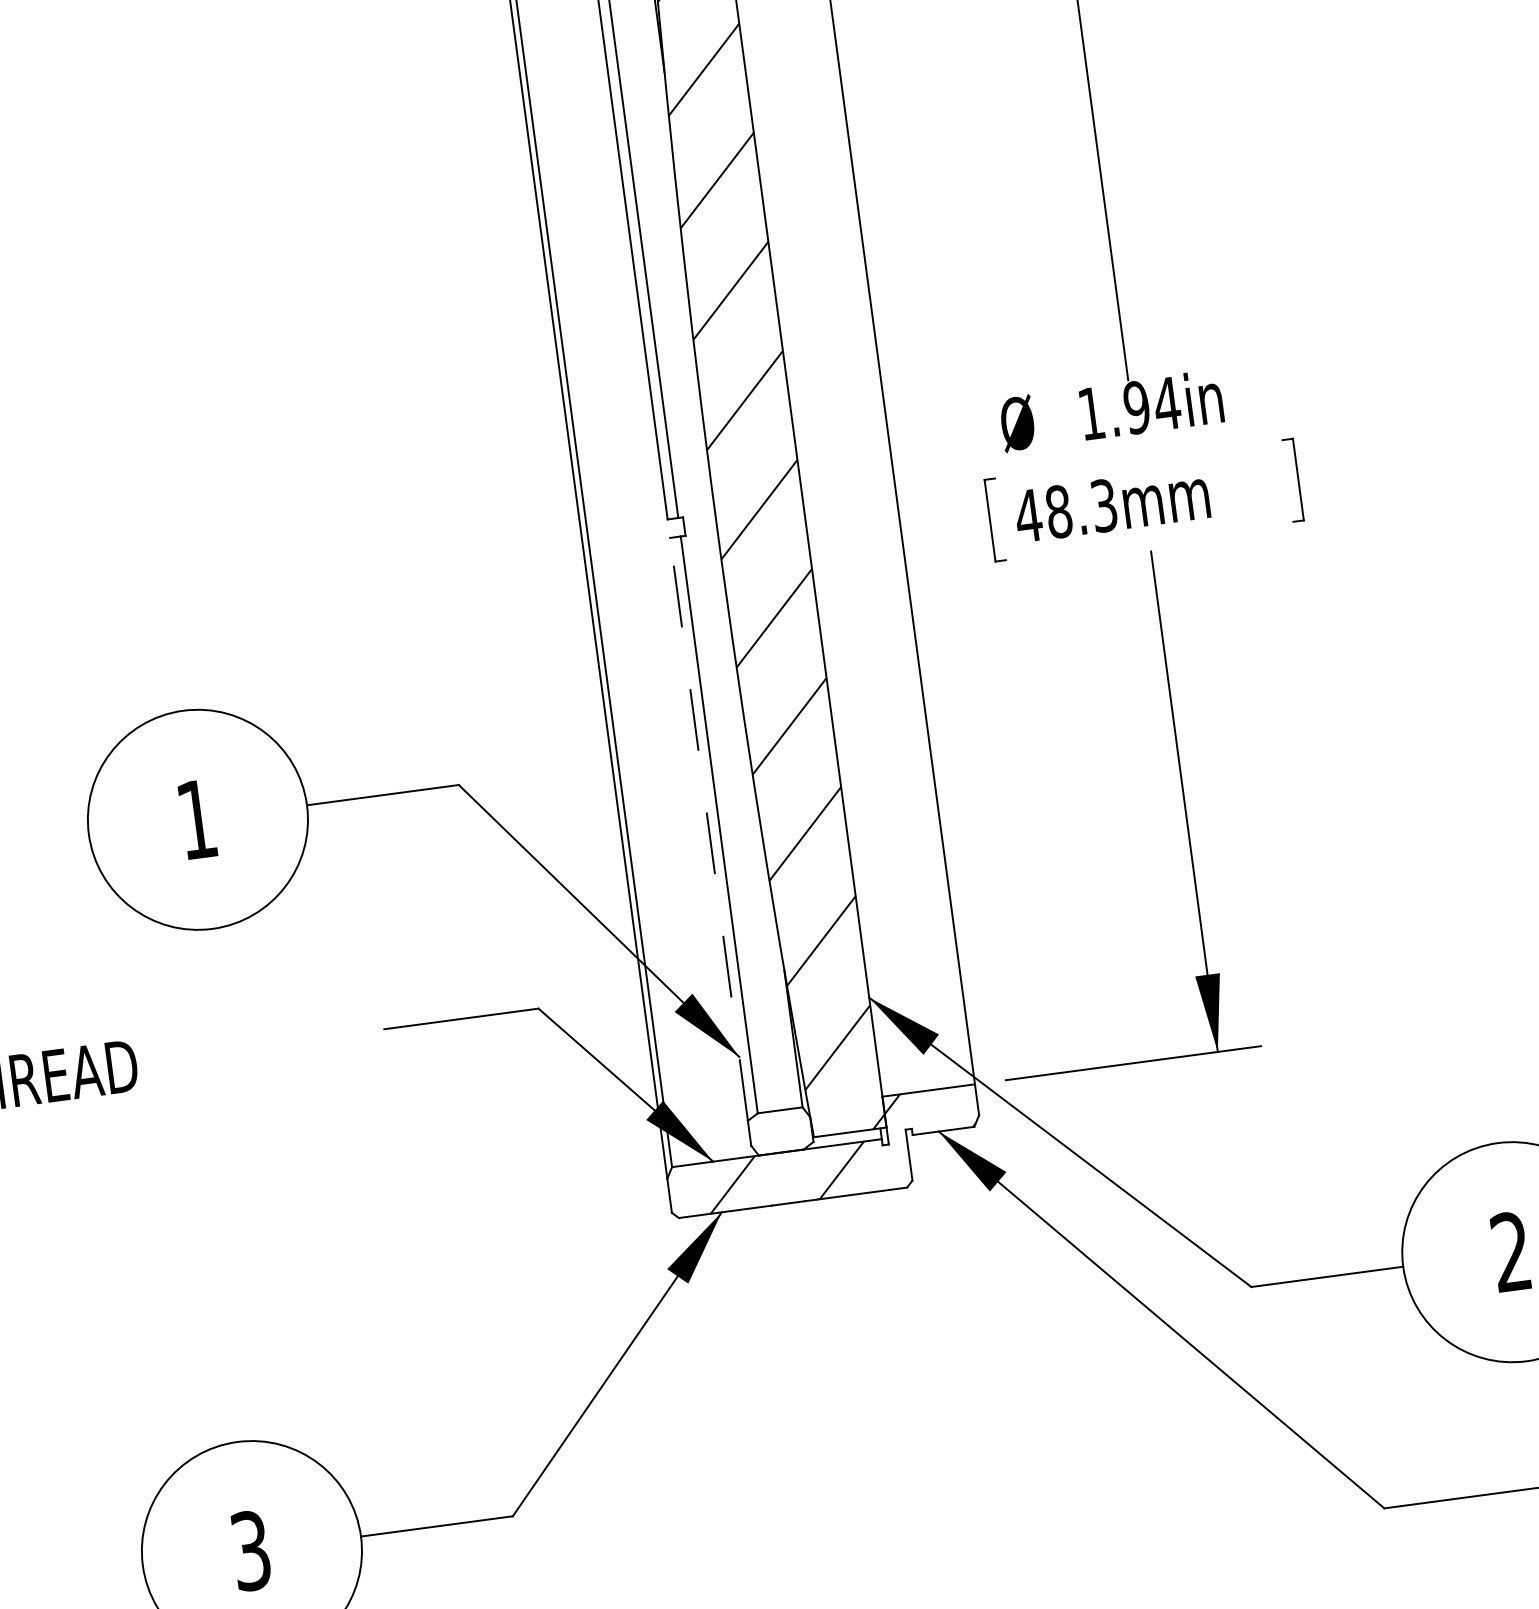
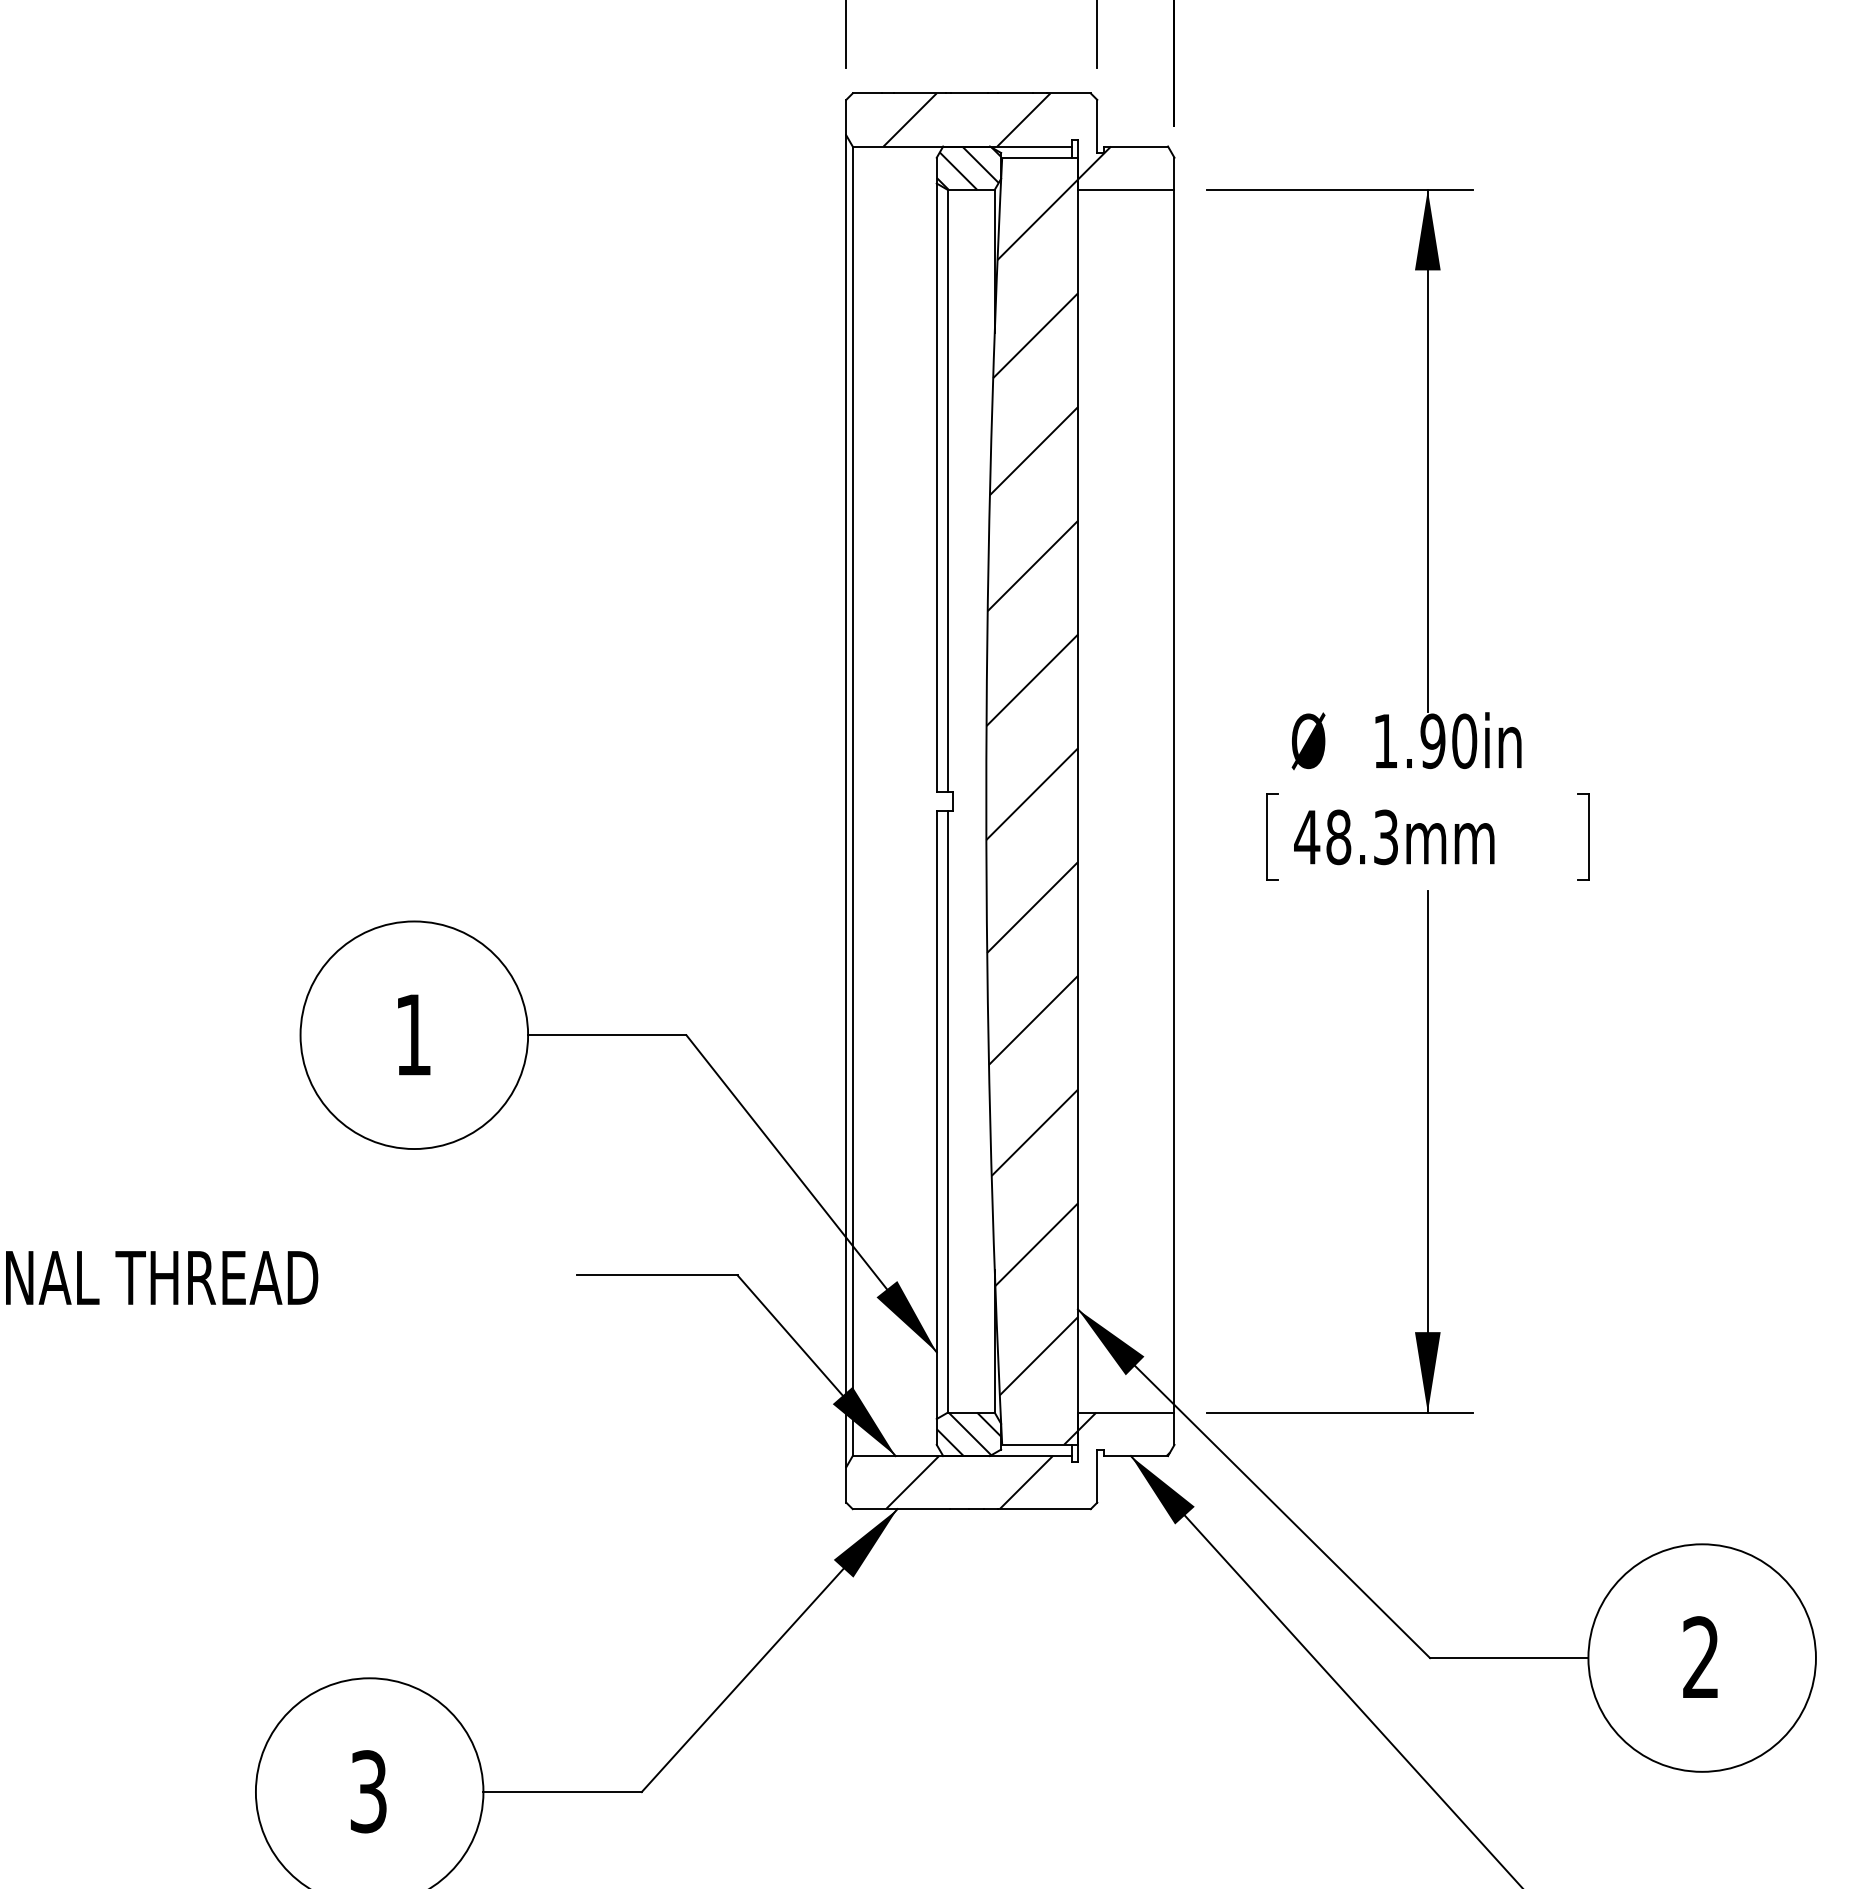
text: (1167, 403) -> (1464, 741), 1.94in -> 1.90in
line: (708, 829) -> (936, 1114), dashed -> solid
hatch: (780, 1131) -> (968, 1434), added

